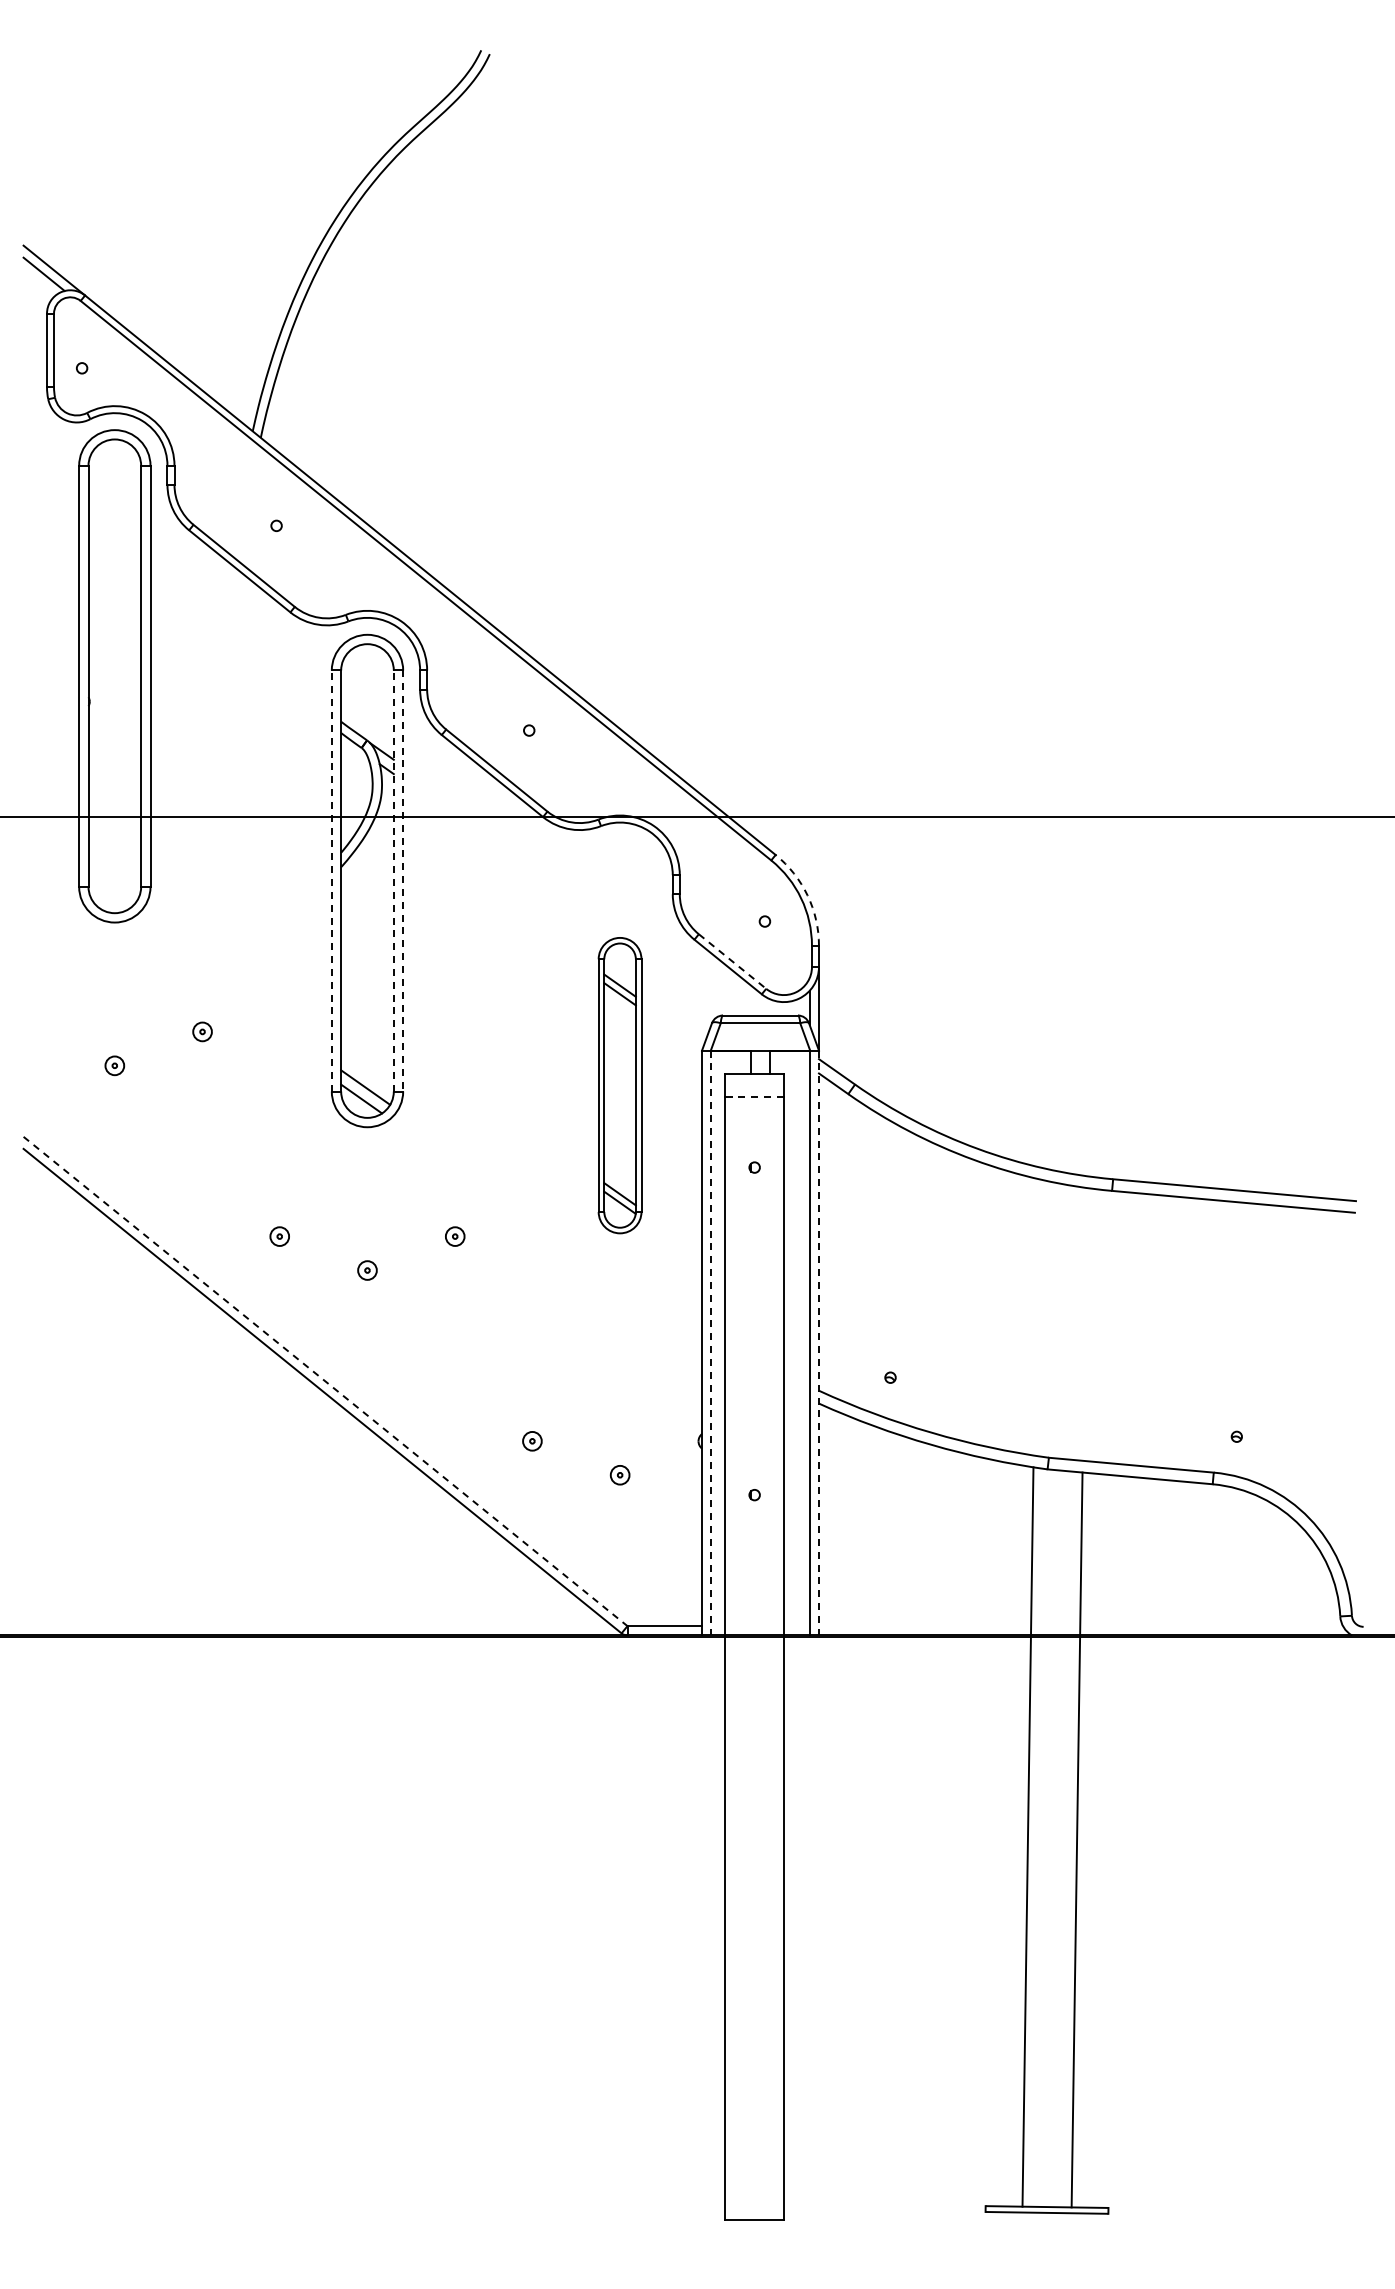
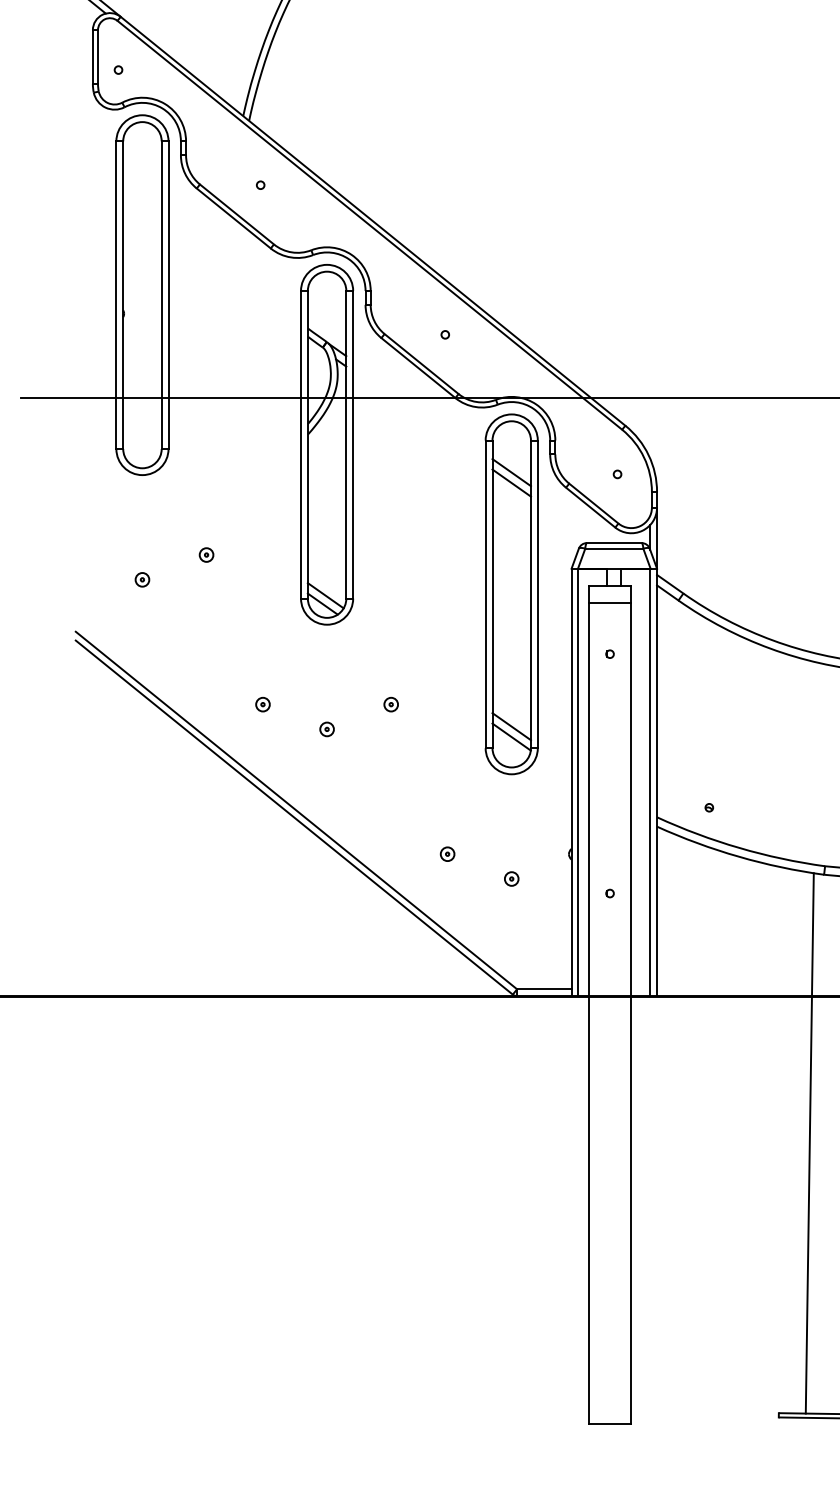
line: (331, 881) -> (300, 445), dashed -> solid
line: (393, 881) -> (346, 445), dashed -> solid
line: (403, 881) -> (353, 445), dashed -> solid
arc: (807, 895) -> (648, 455), dashed -> solid
line: (732, 961) -> (593, 503), dashed -> solid
part: (619, 1085) -> (511, 594), size x1.67
line: (754, 1097) -> (609, 602), dashed -> solid
line: (711, 1343) -> (578, 782), dashed -> solid
line: (819, 1343) -> (657, 782), dashed -> solid
line: (325, 1381) -> (296, 810), dashed -> solid

